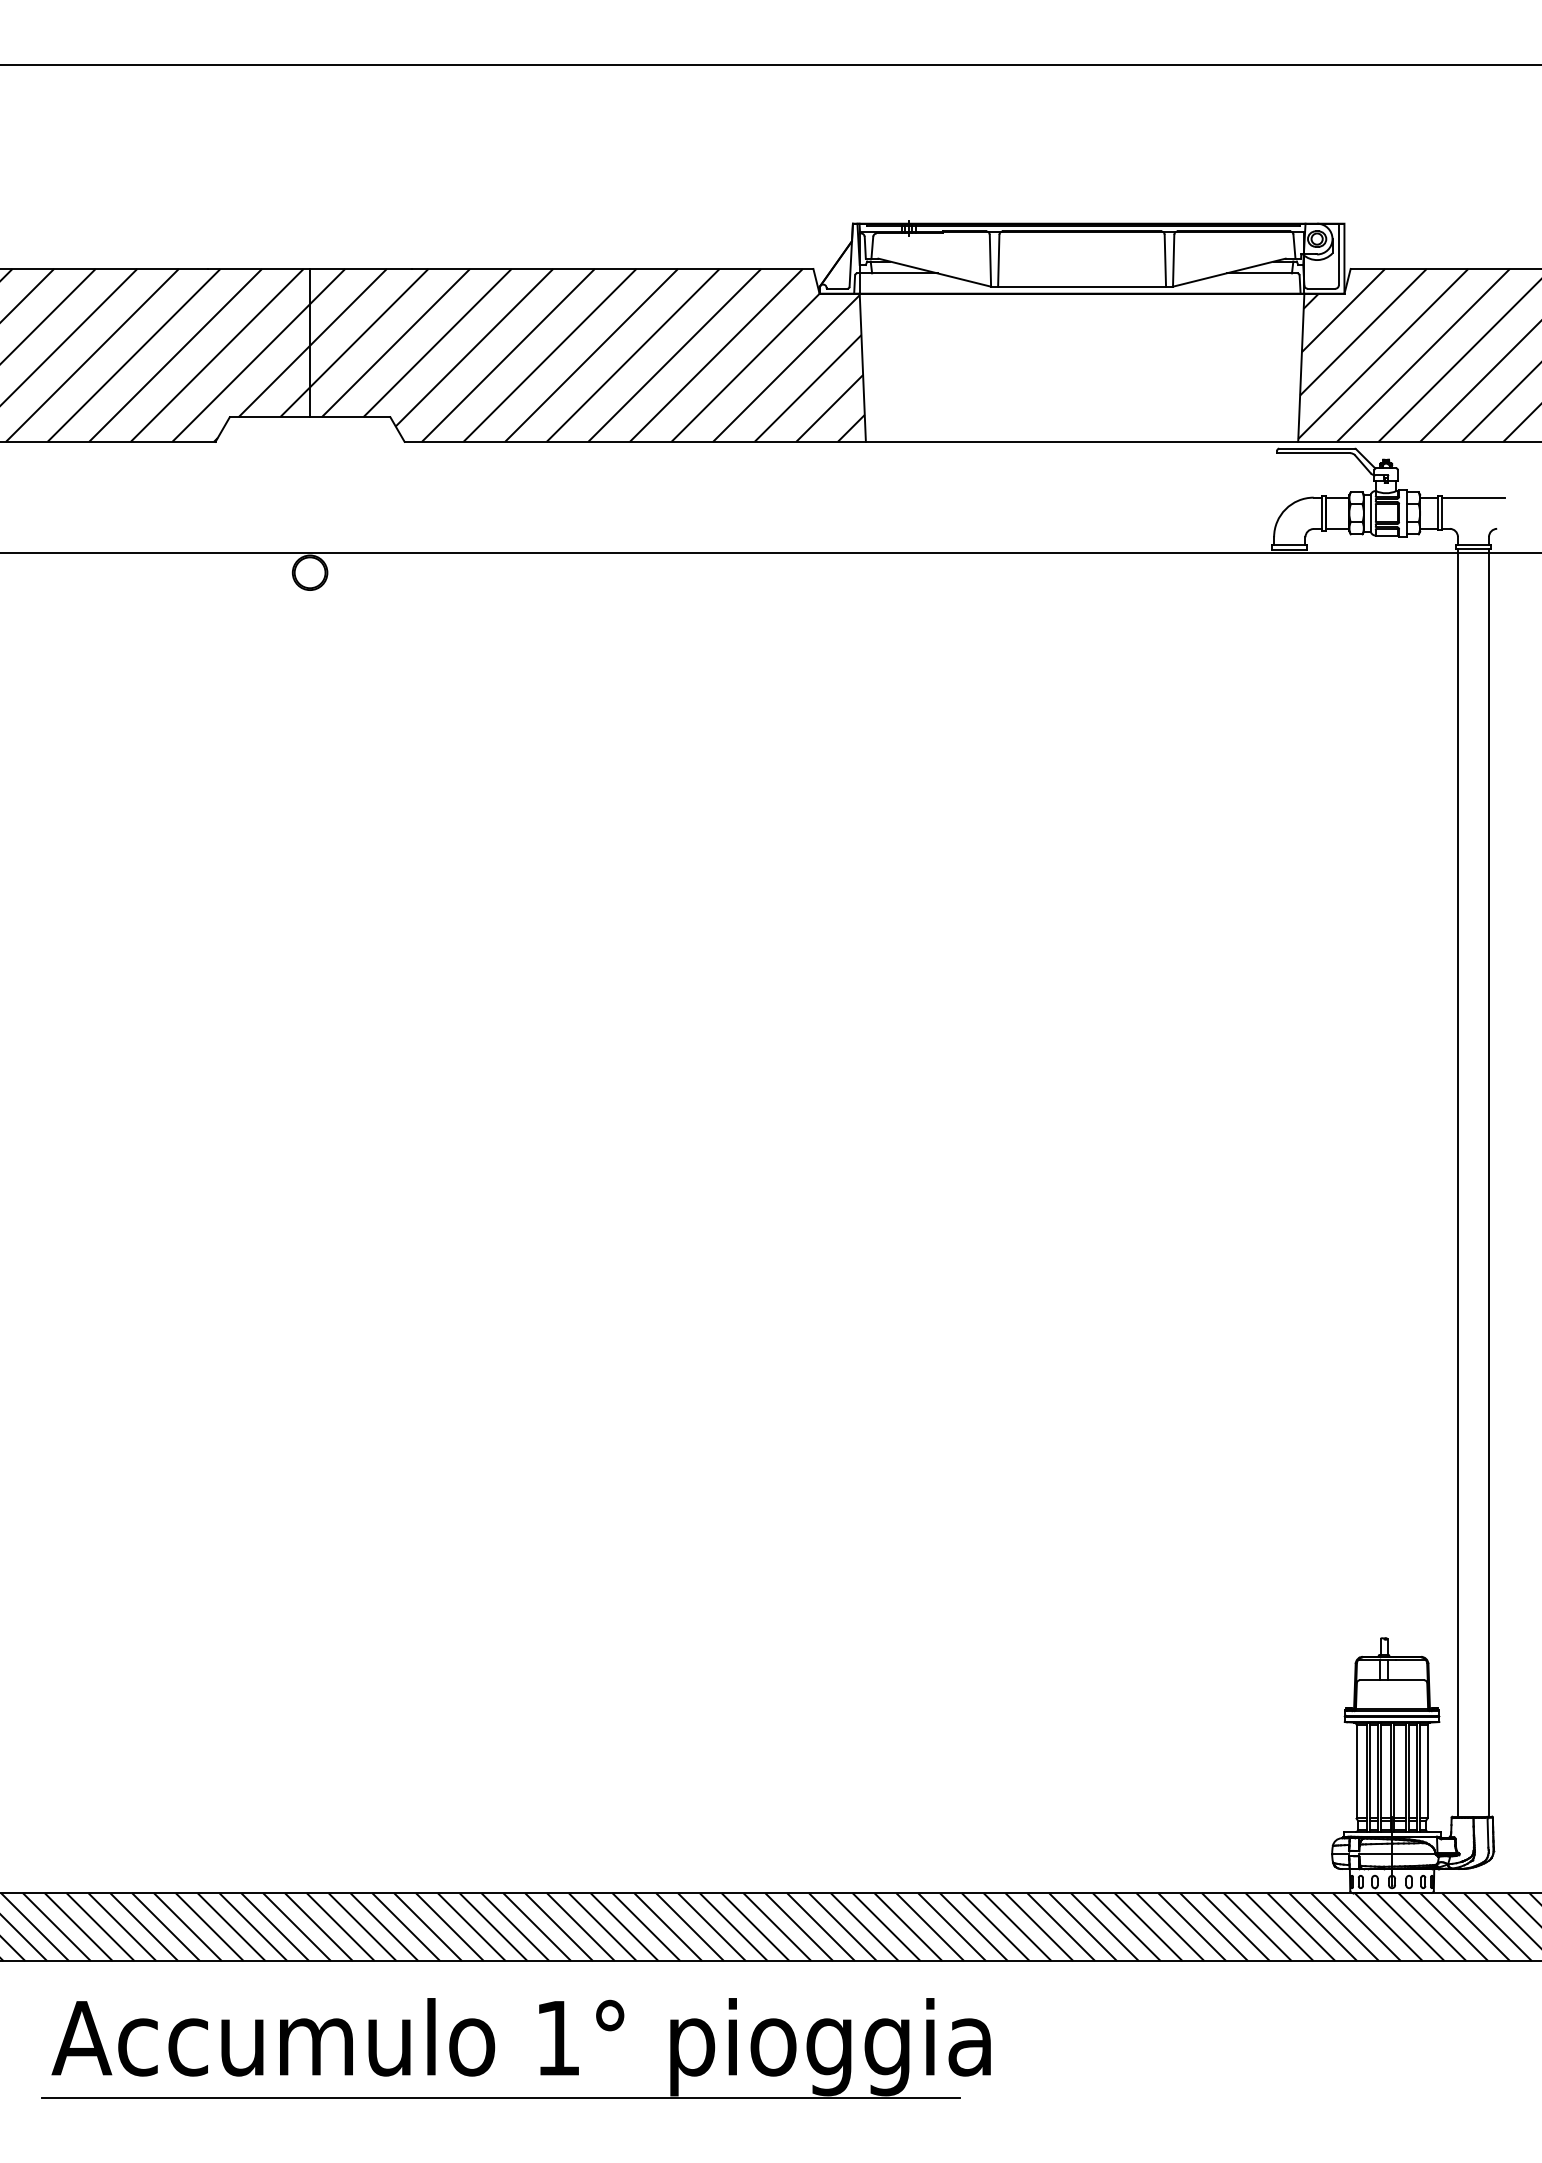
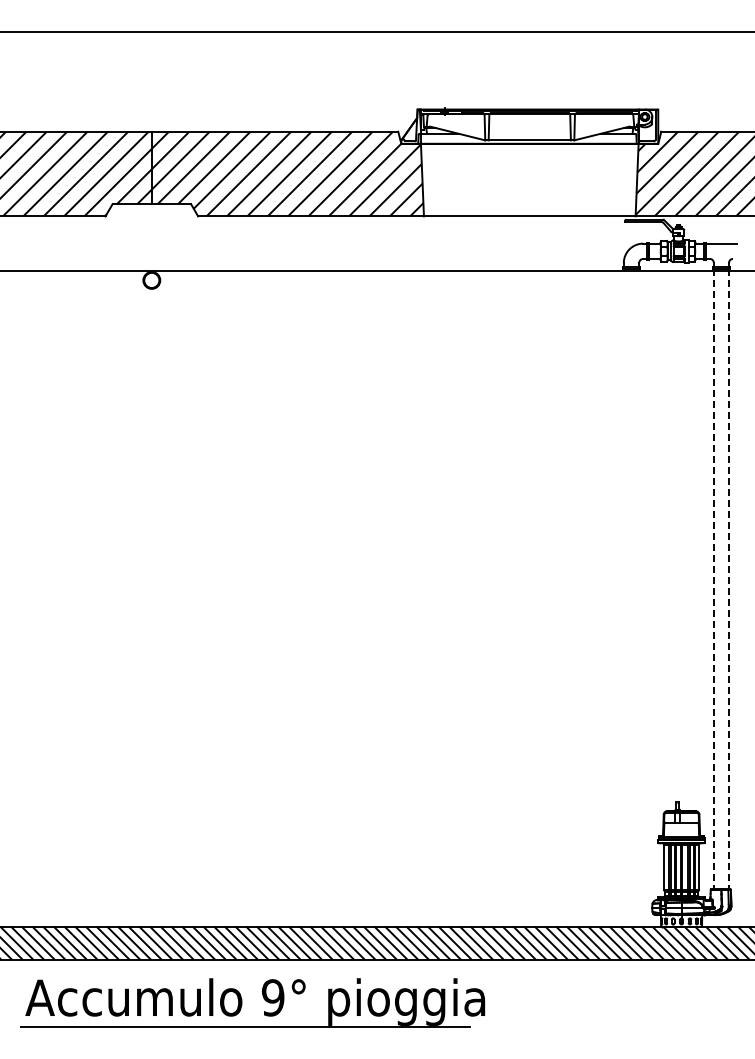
line: (1457, 1183) -> (713, 579), solid -> dashed
line: (1489, 1183) -> (729, 579), solid -> dashed
text: (558, 2037) -> (273, 997), 1° -> 9°

